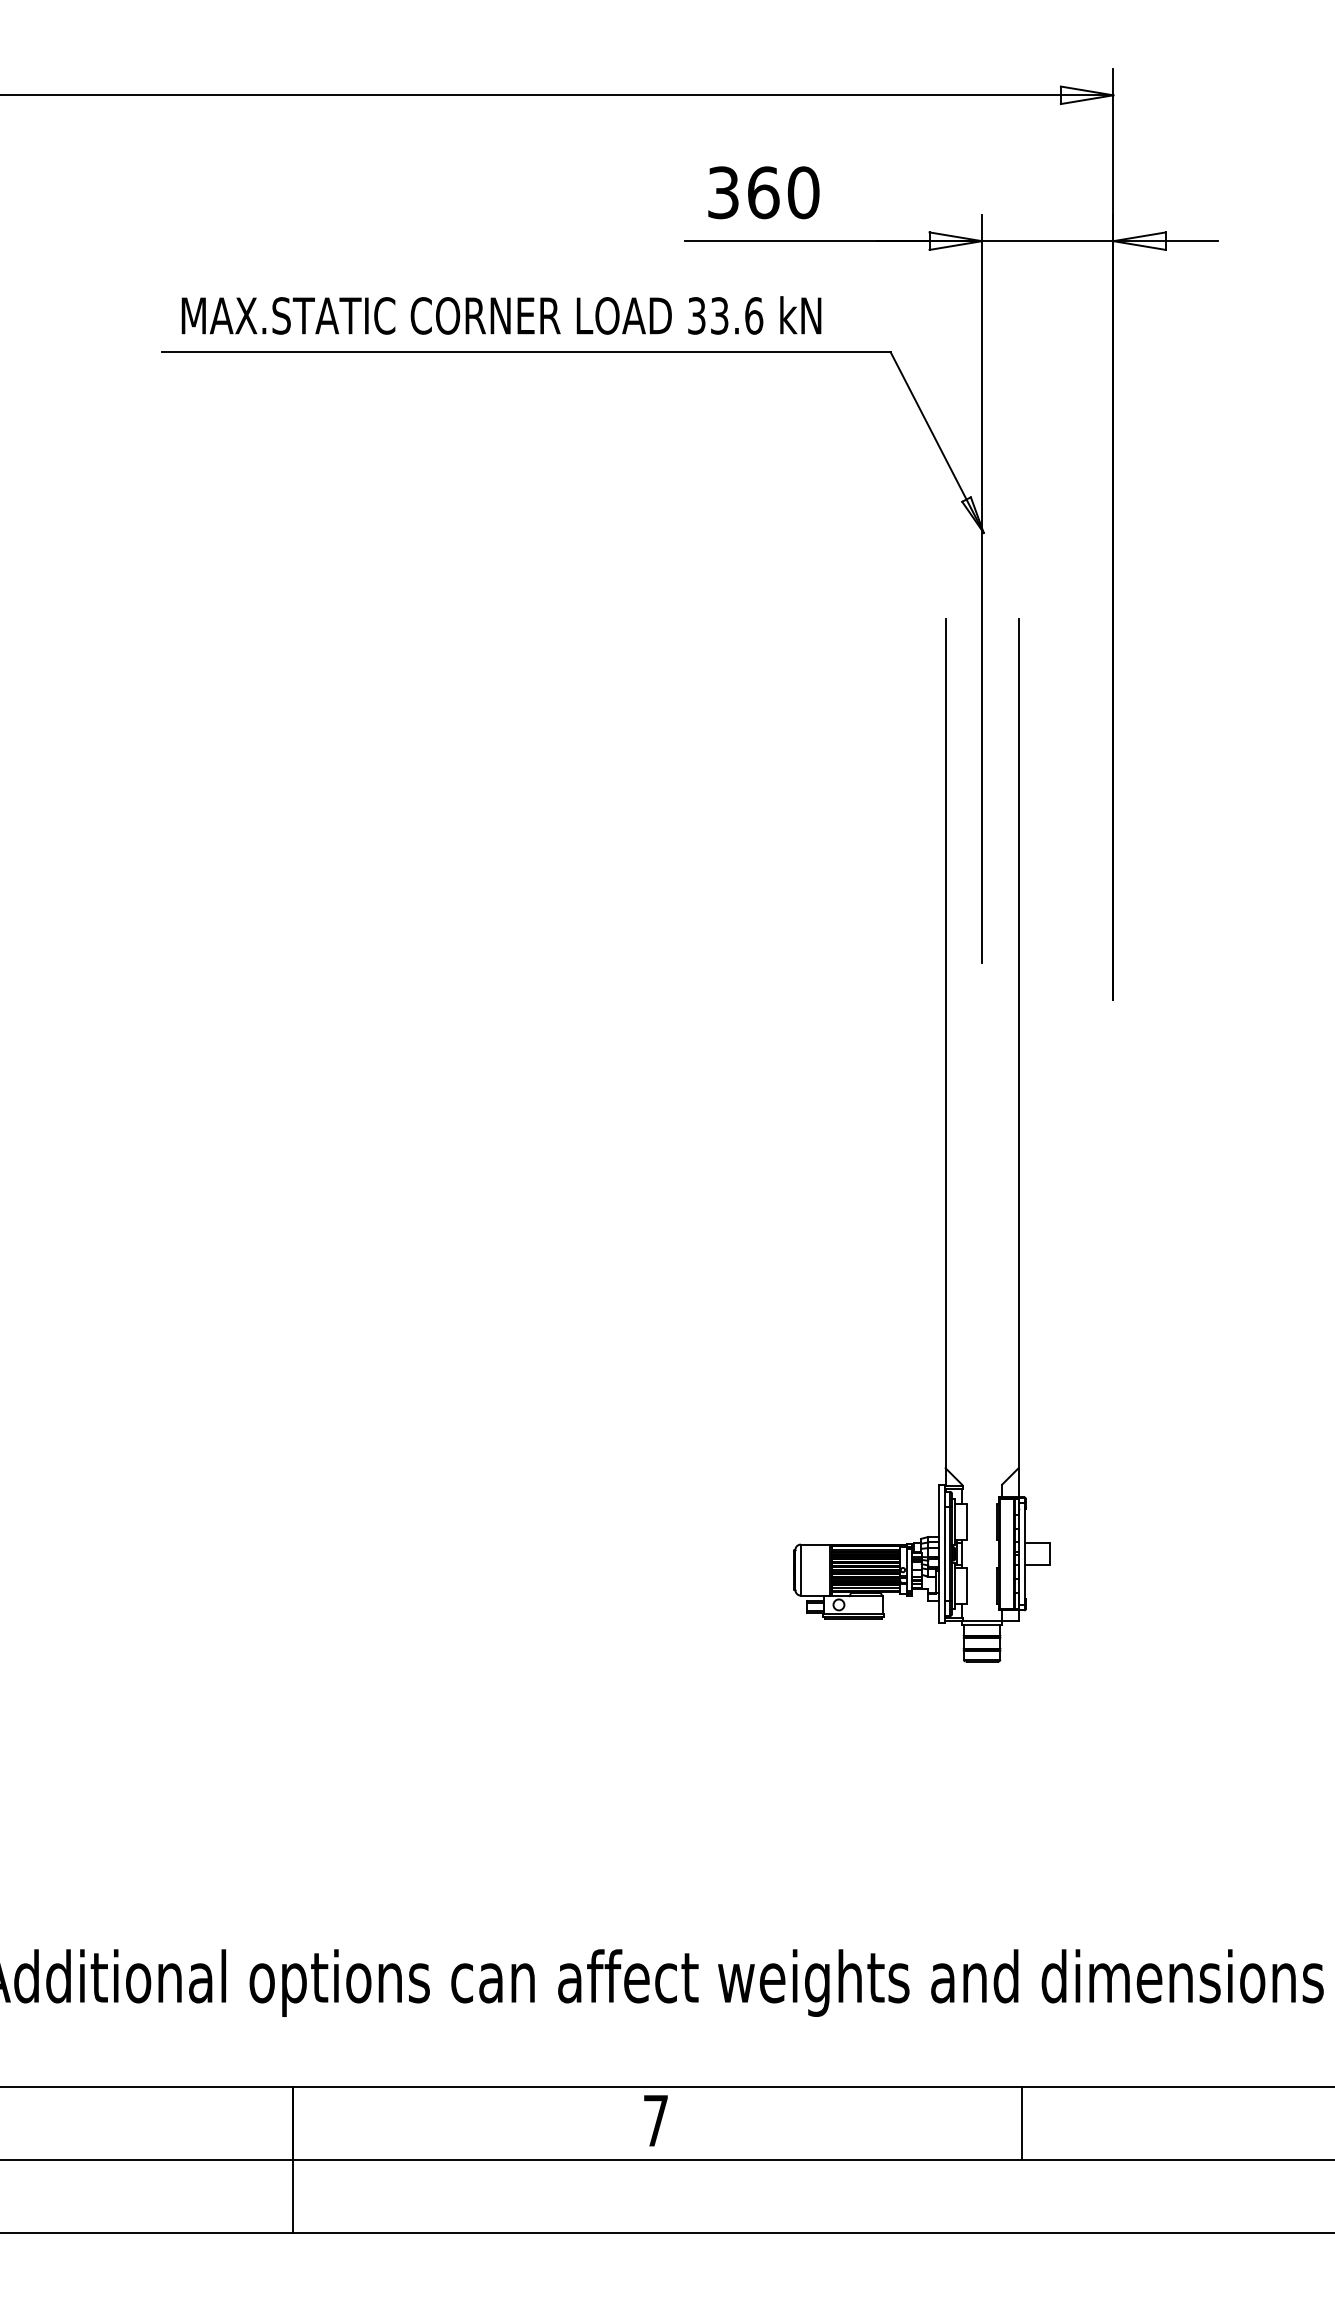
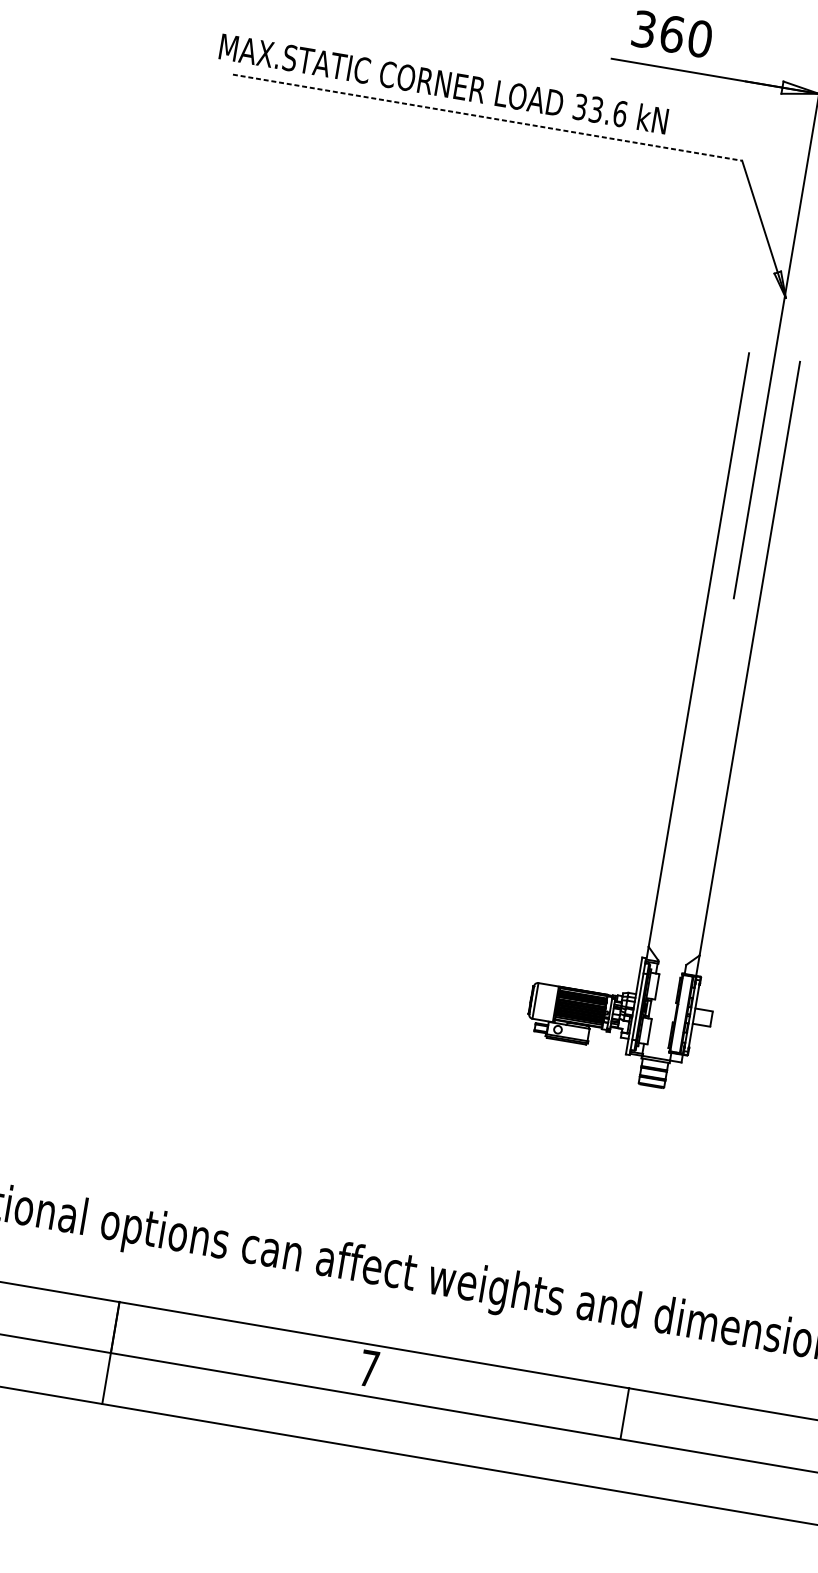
text: (501, 315) -> (443, 83), moved
line: (526, 352) -> (487, 117), solid -> dashed

